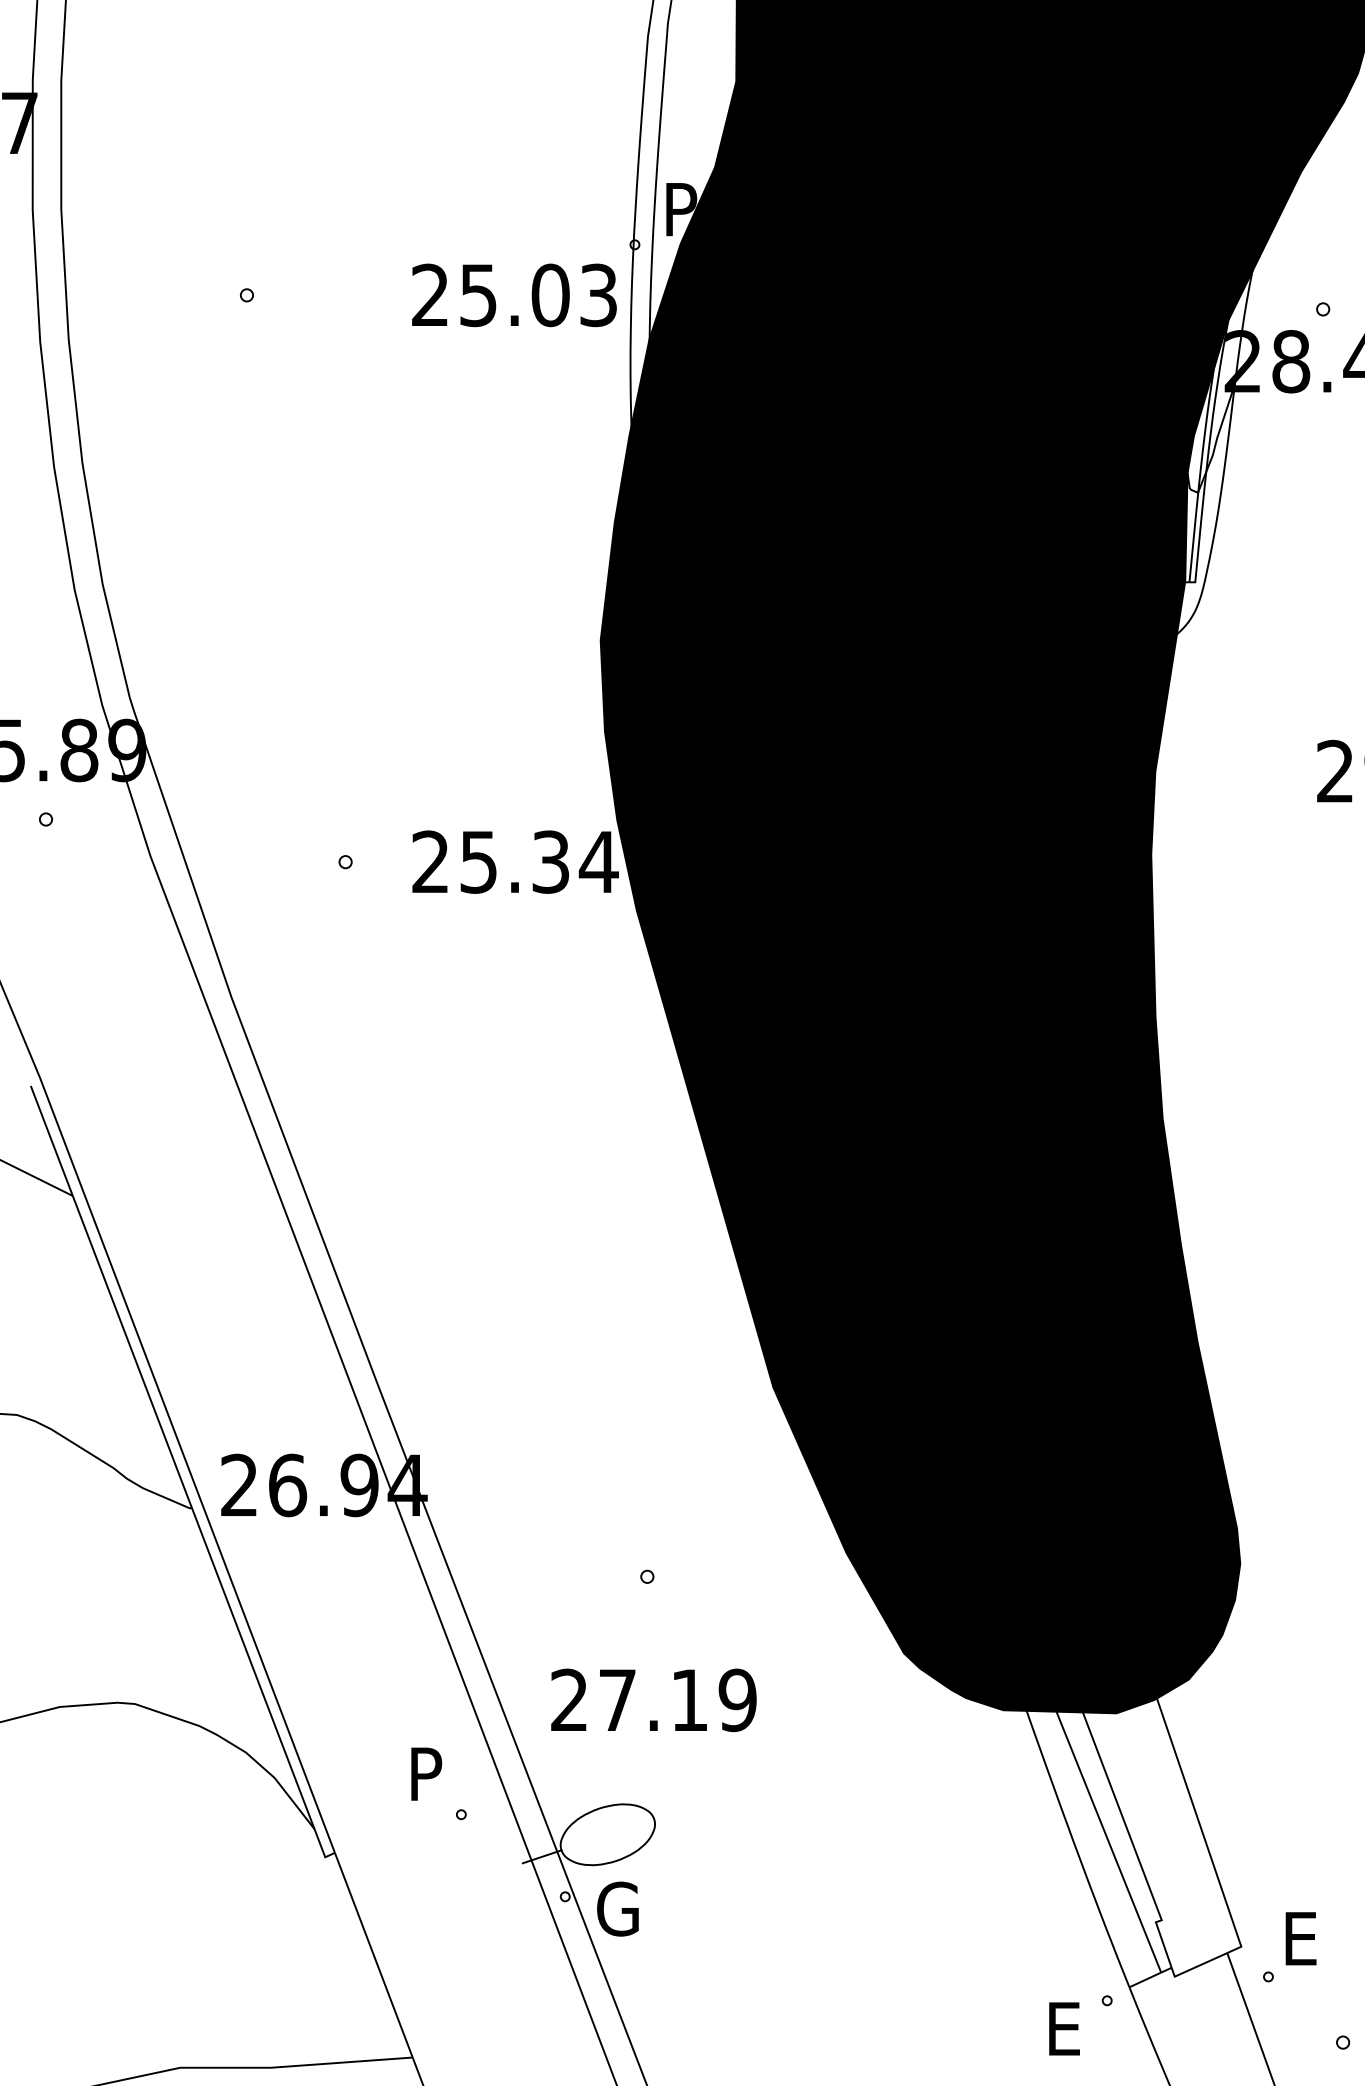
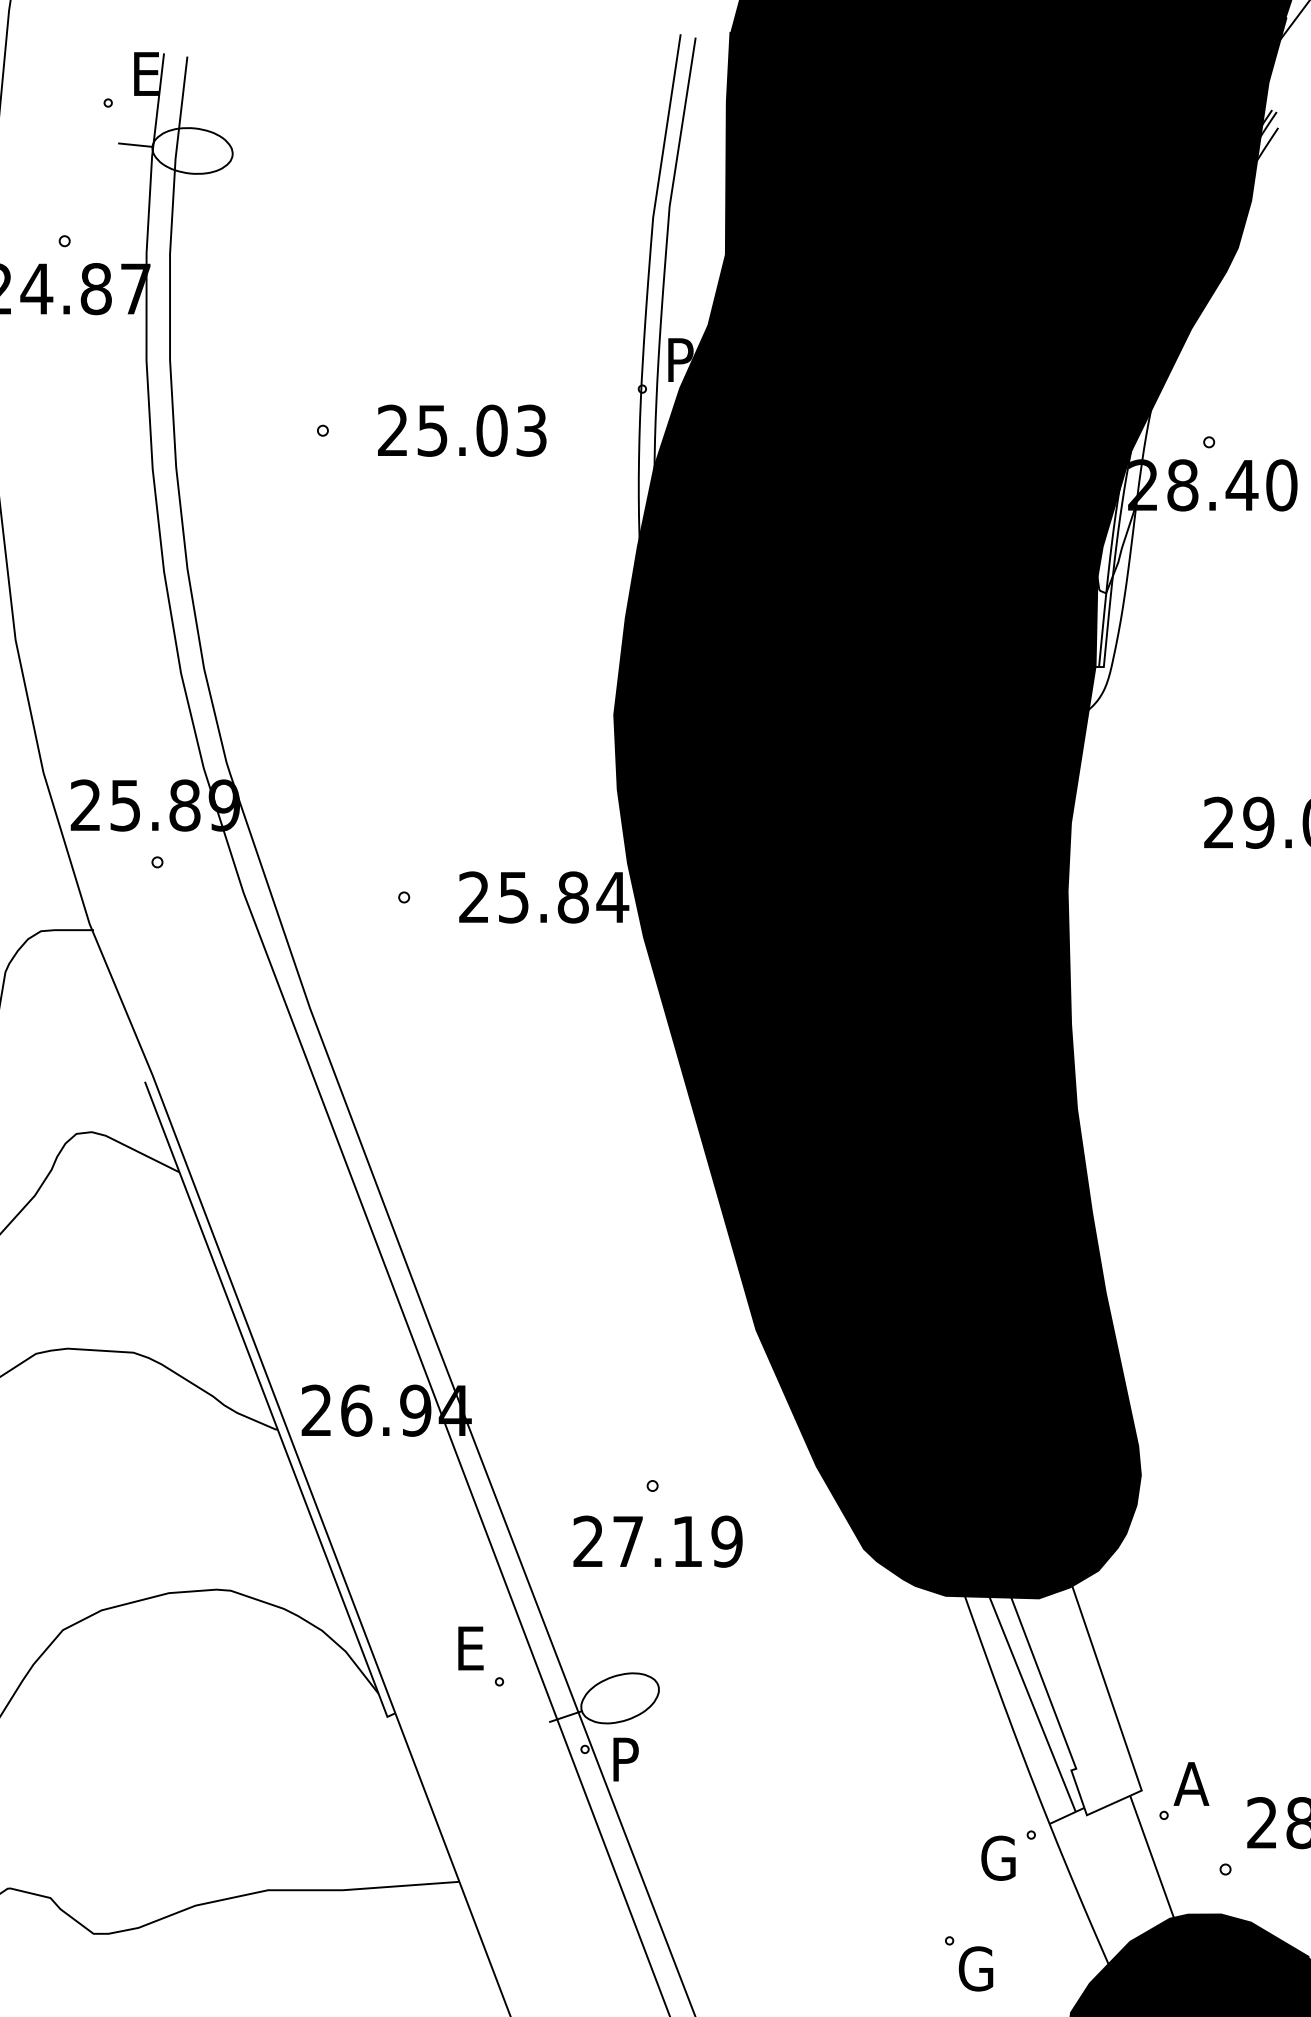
text: (514, 295) -> (462, 430), moved
text: (550, 862) -> (572, 897), 25.34 -> 25.84
text: (653, 1700) -> (657, 1541), moved
text: (429, 1774) -> (473, 1648), P -> E
text: (618, 1908) -> (628, 1759), G -> P
text: (1301, 1938) -> (1191, 1783), E -> A
text: (1067, 2027) -> (998, 1857), E -> G

